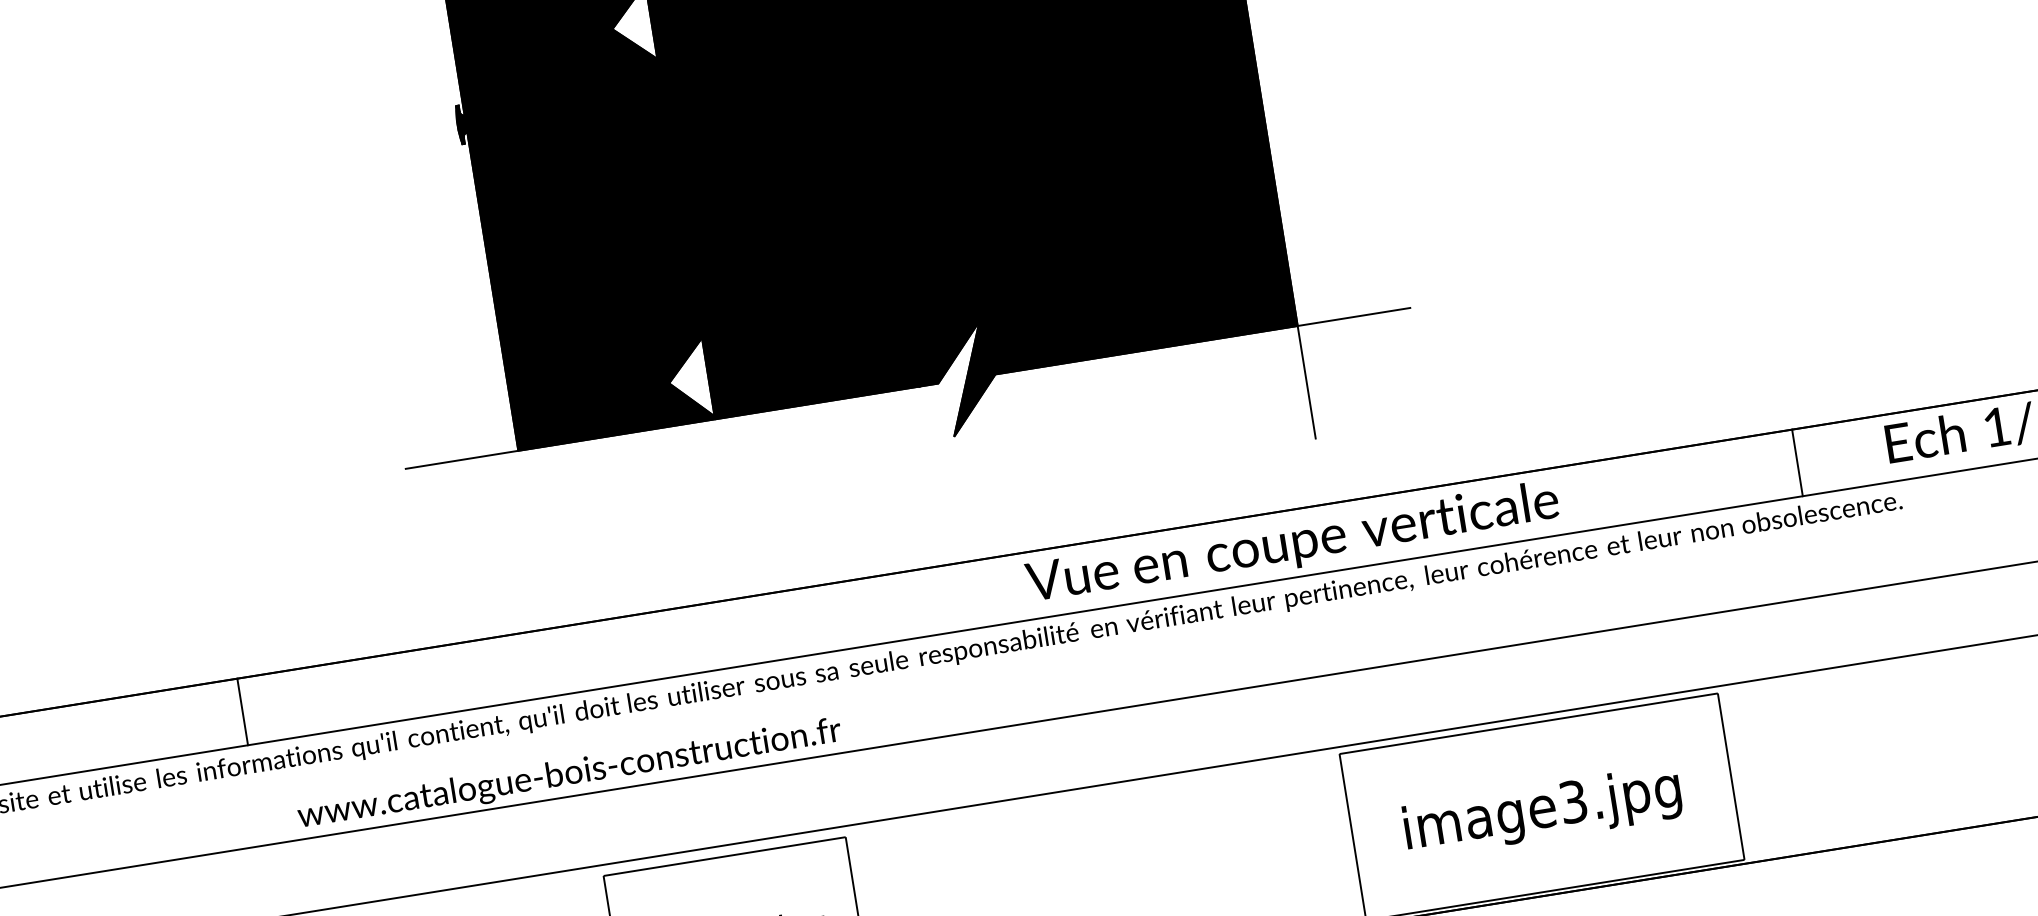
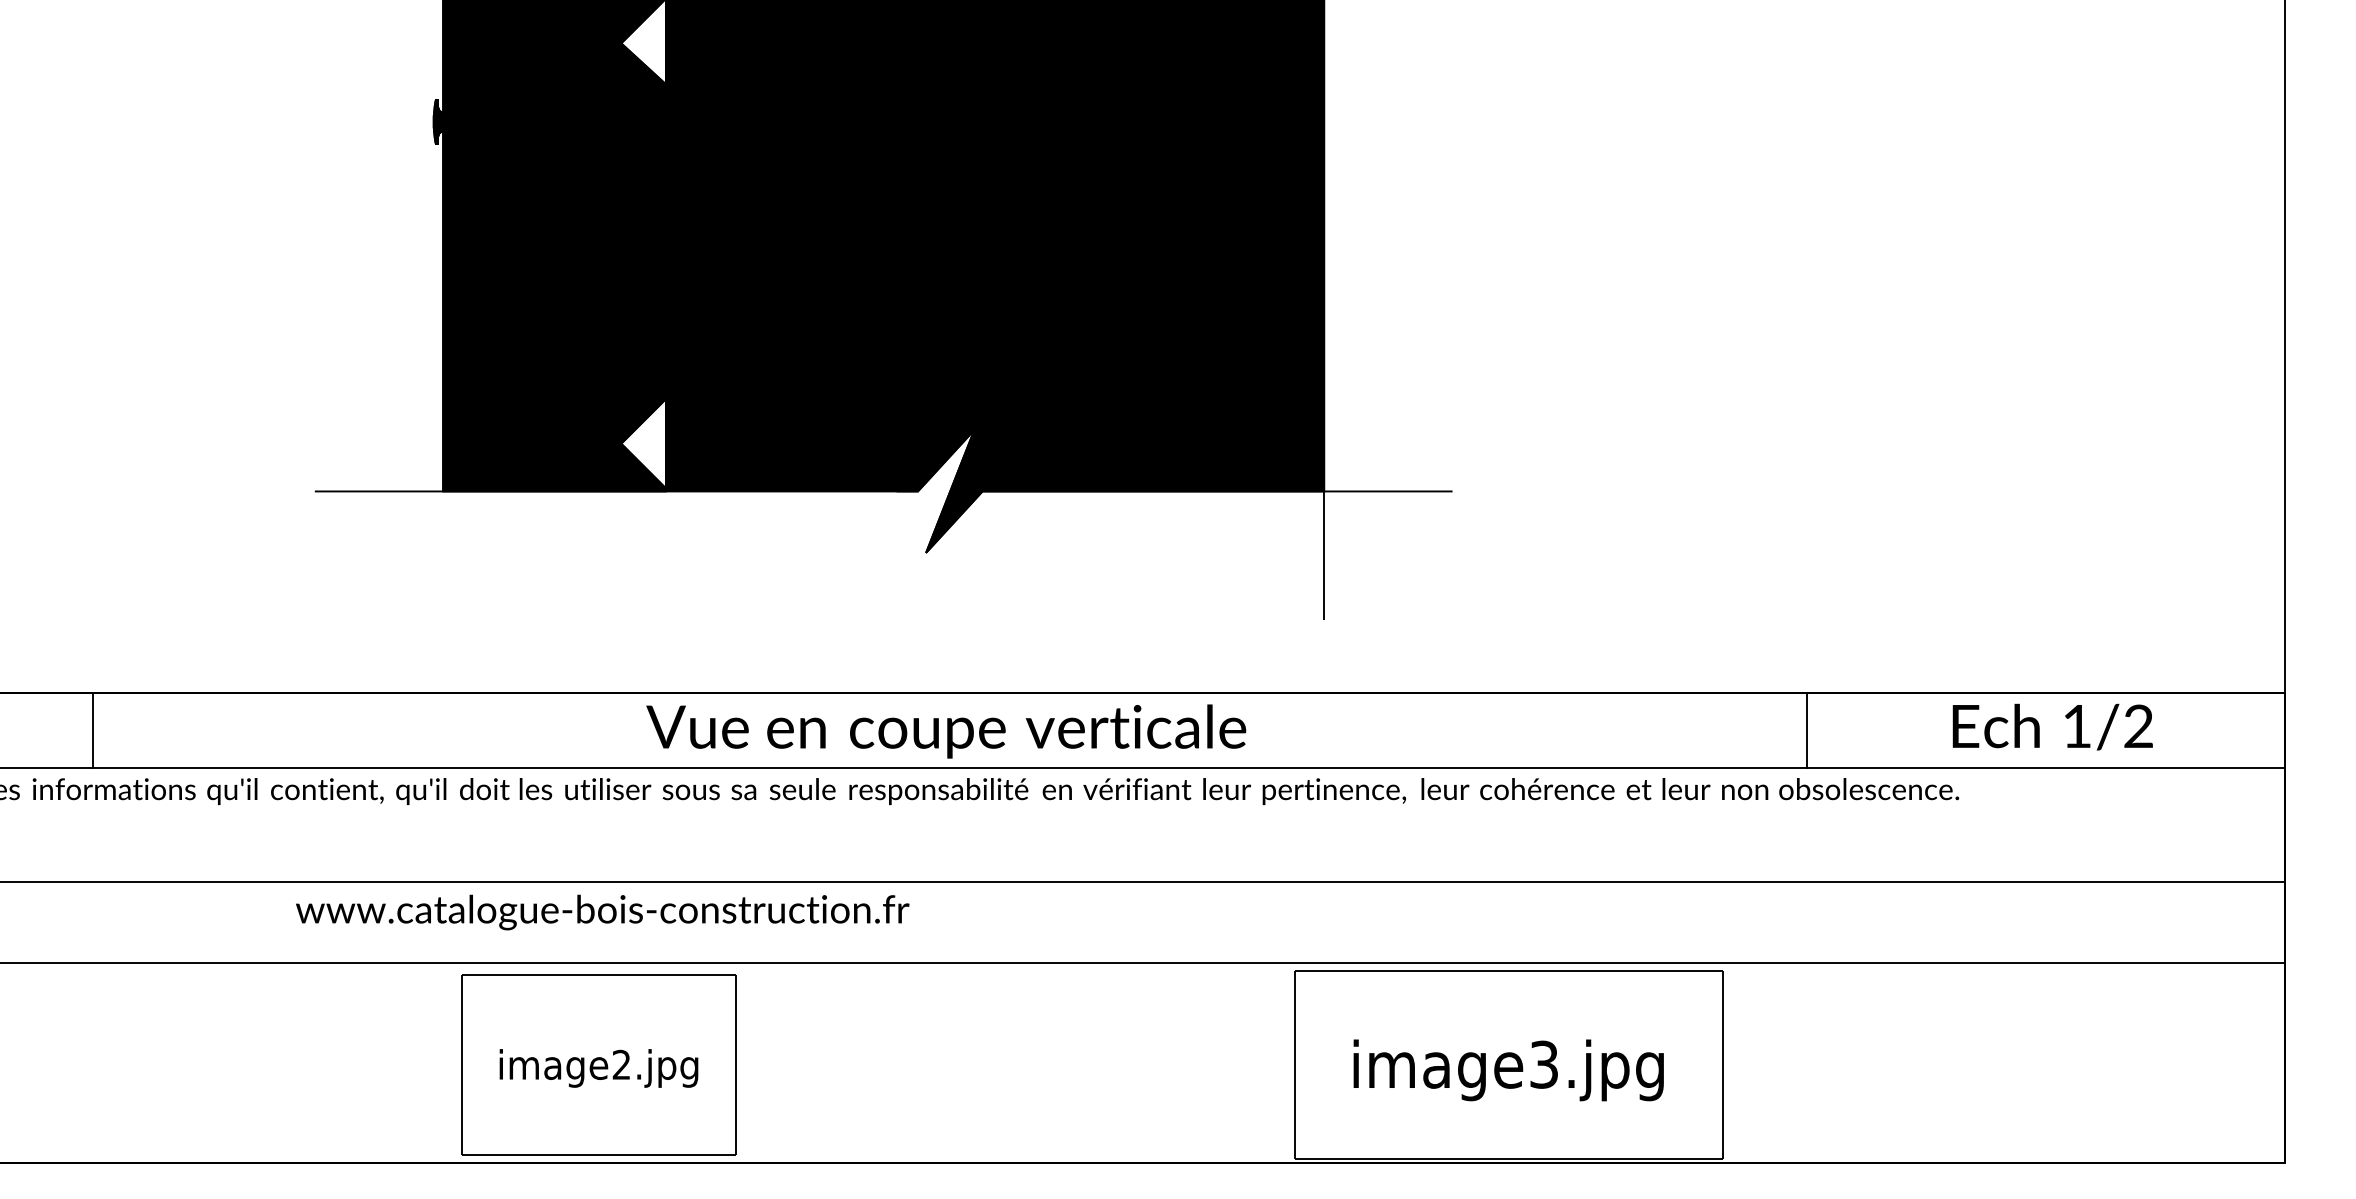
line: (1797, 462) -> (1806, 730), moved
text: (1293, 544) -> (946, 731), moved
text: (569, 774) -> (602, 912), moved

